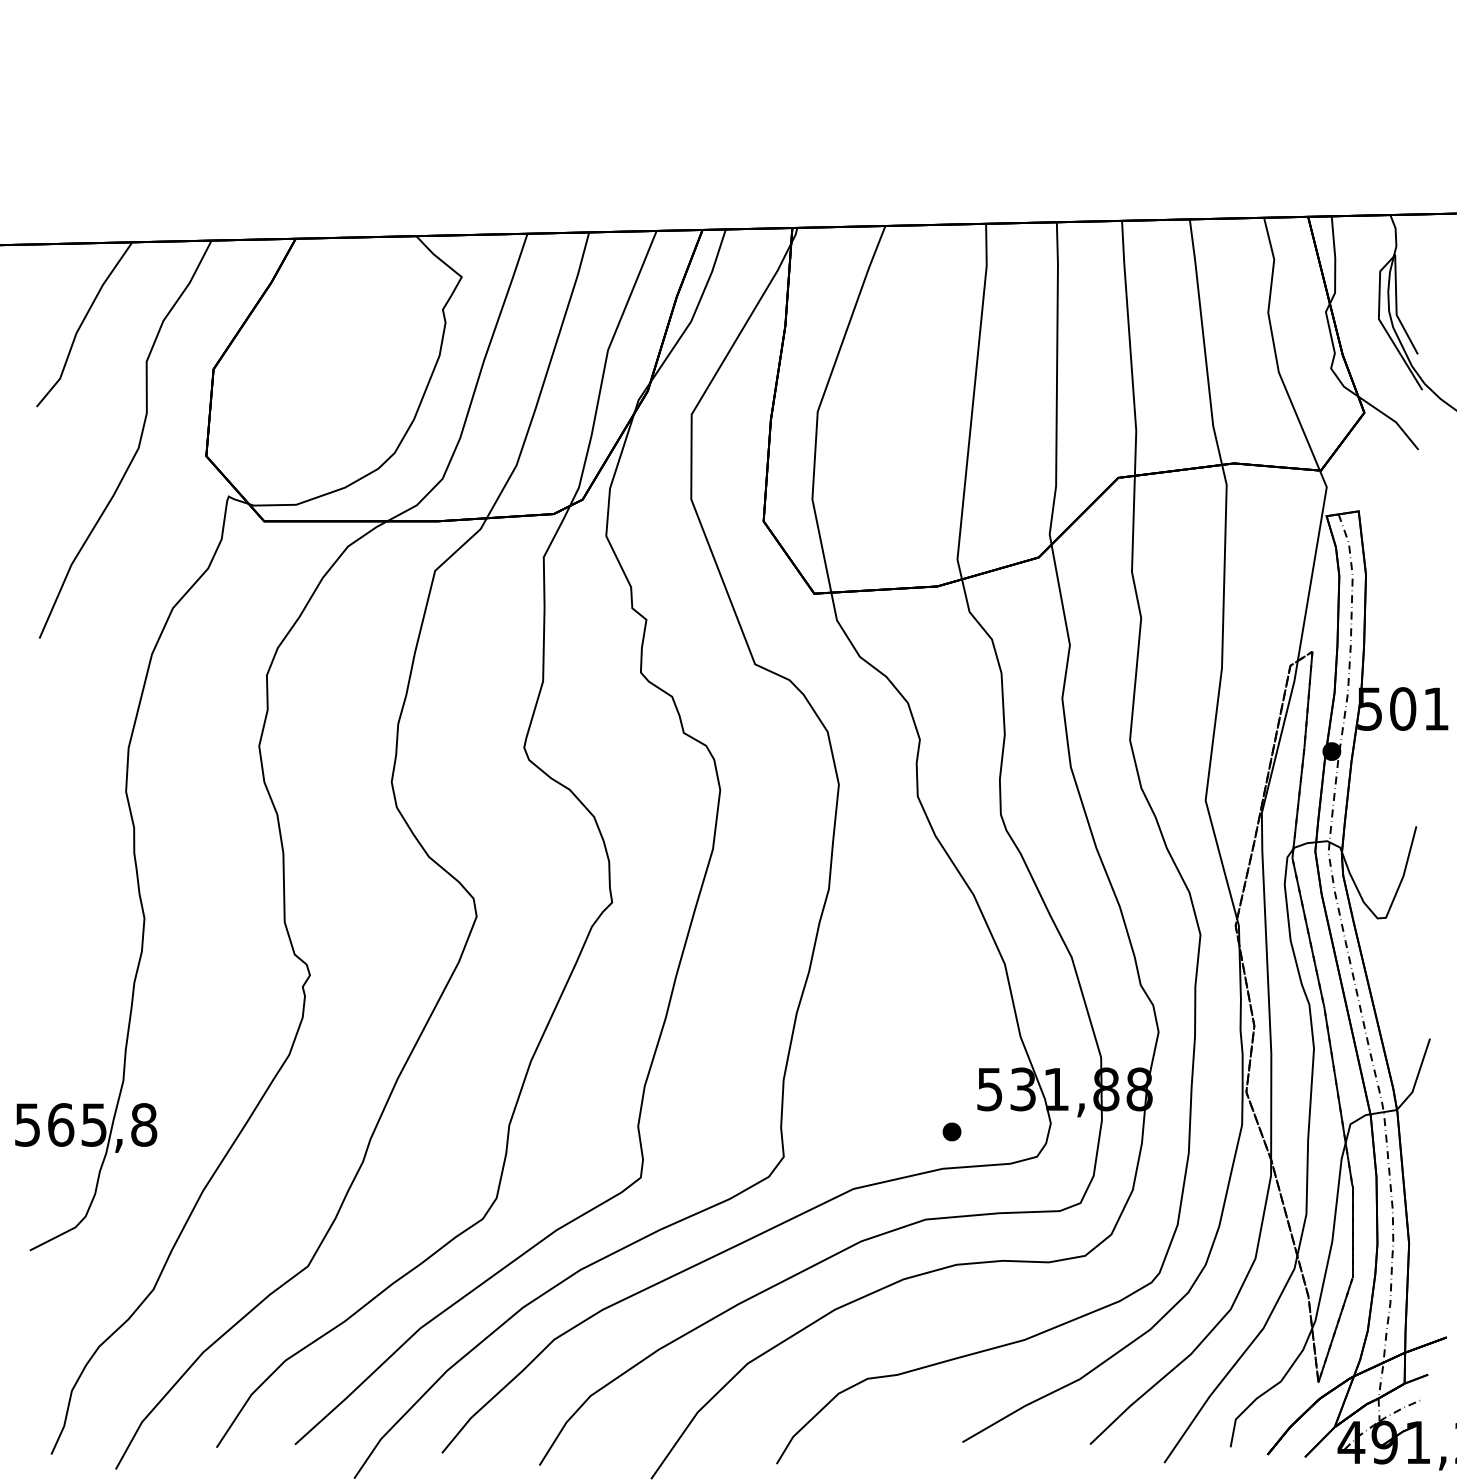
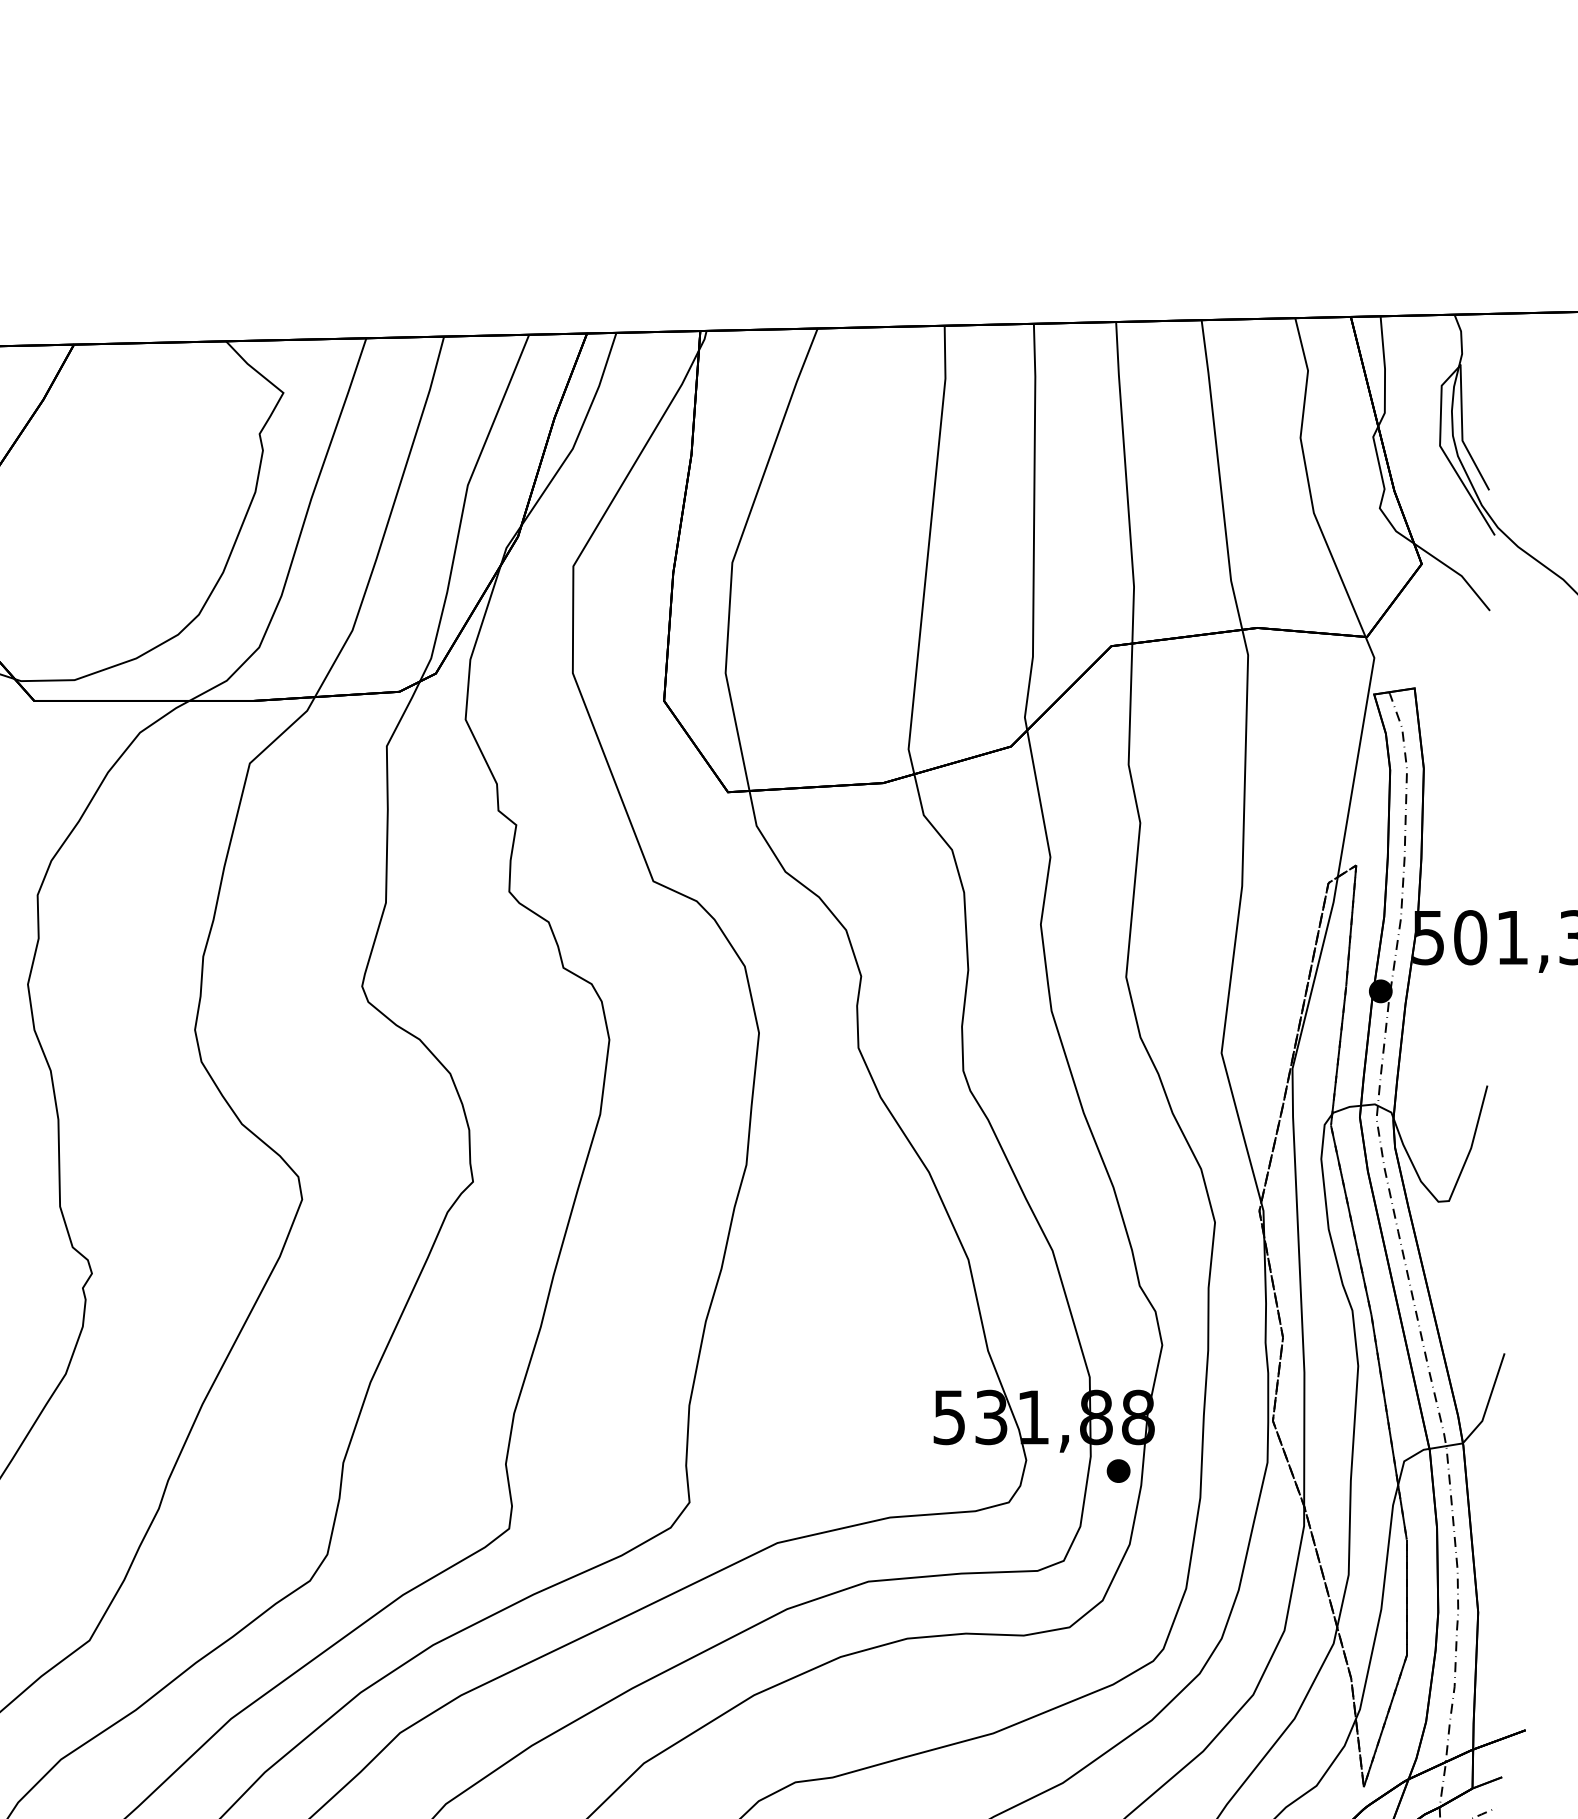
part: (951, 1131) -> (1117, 1470), moved

